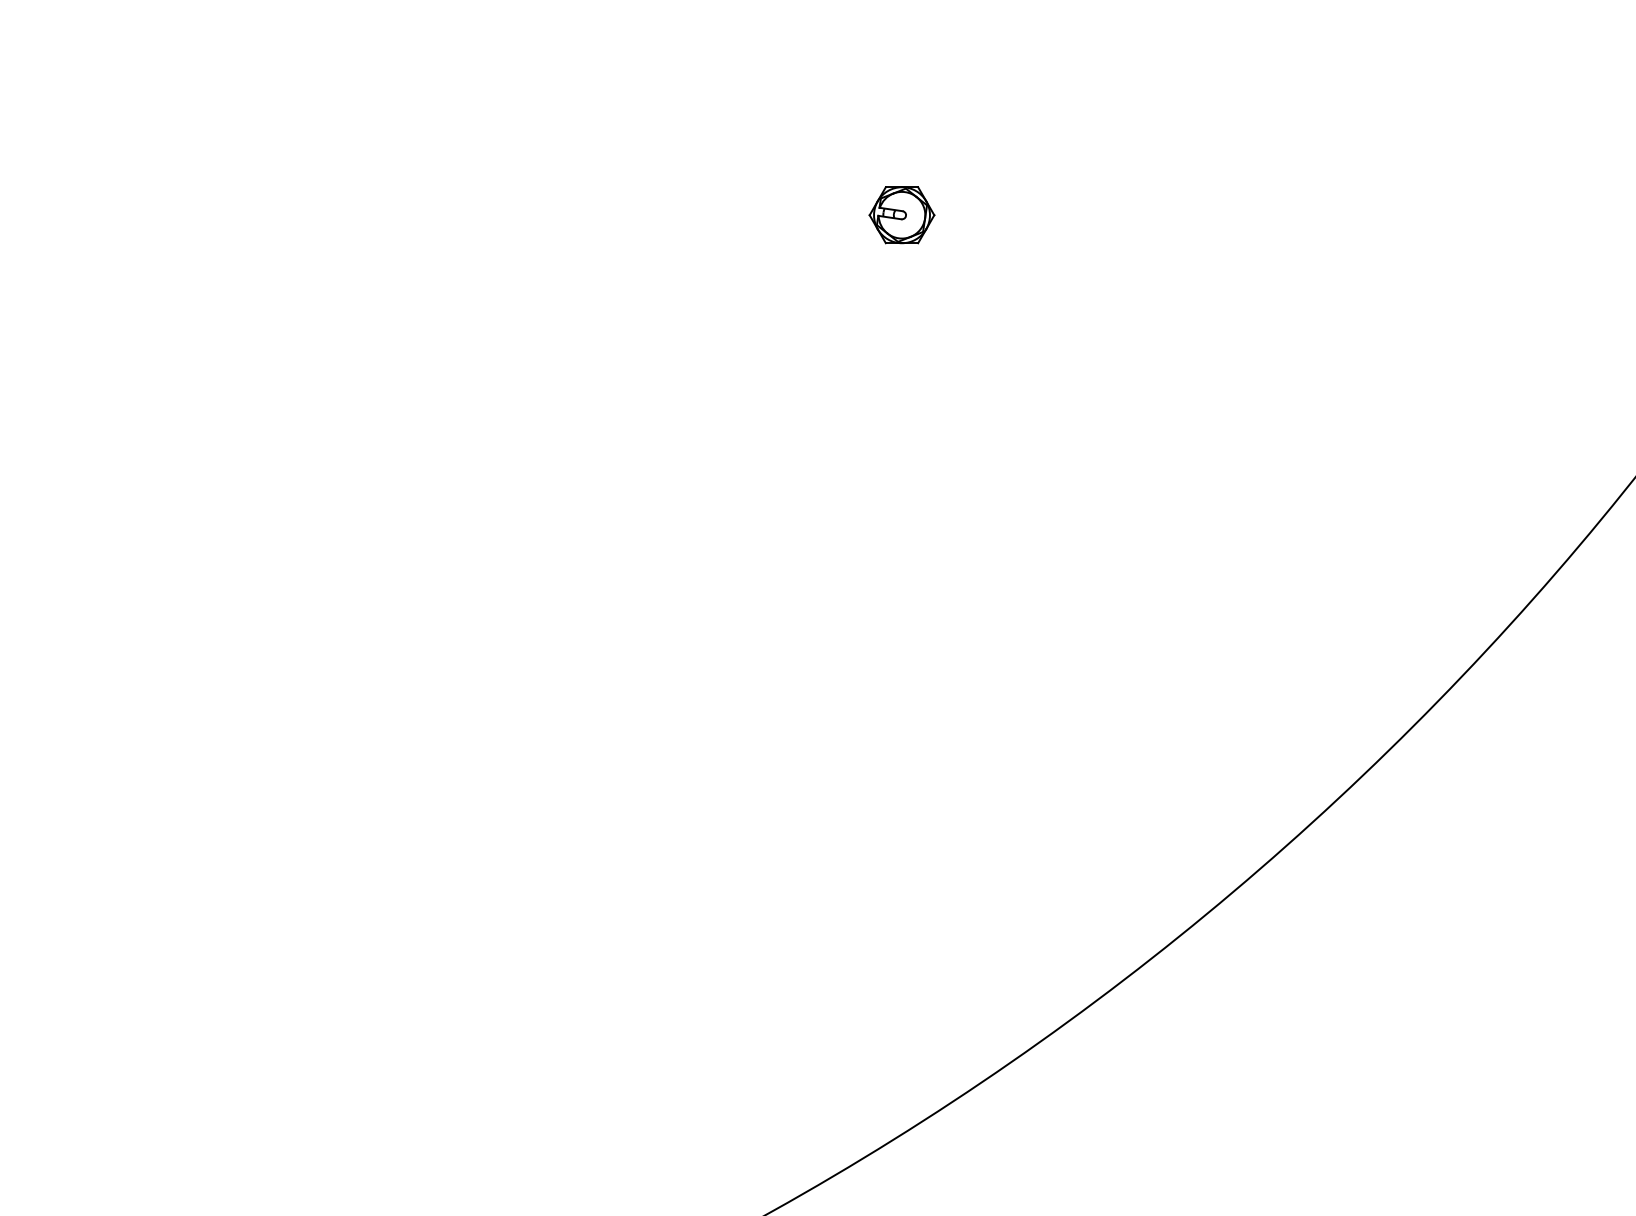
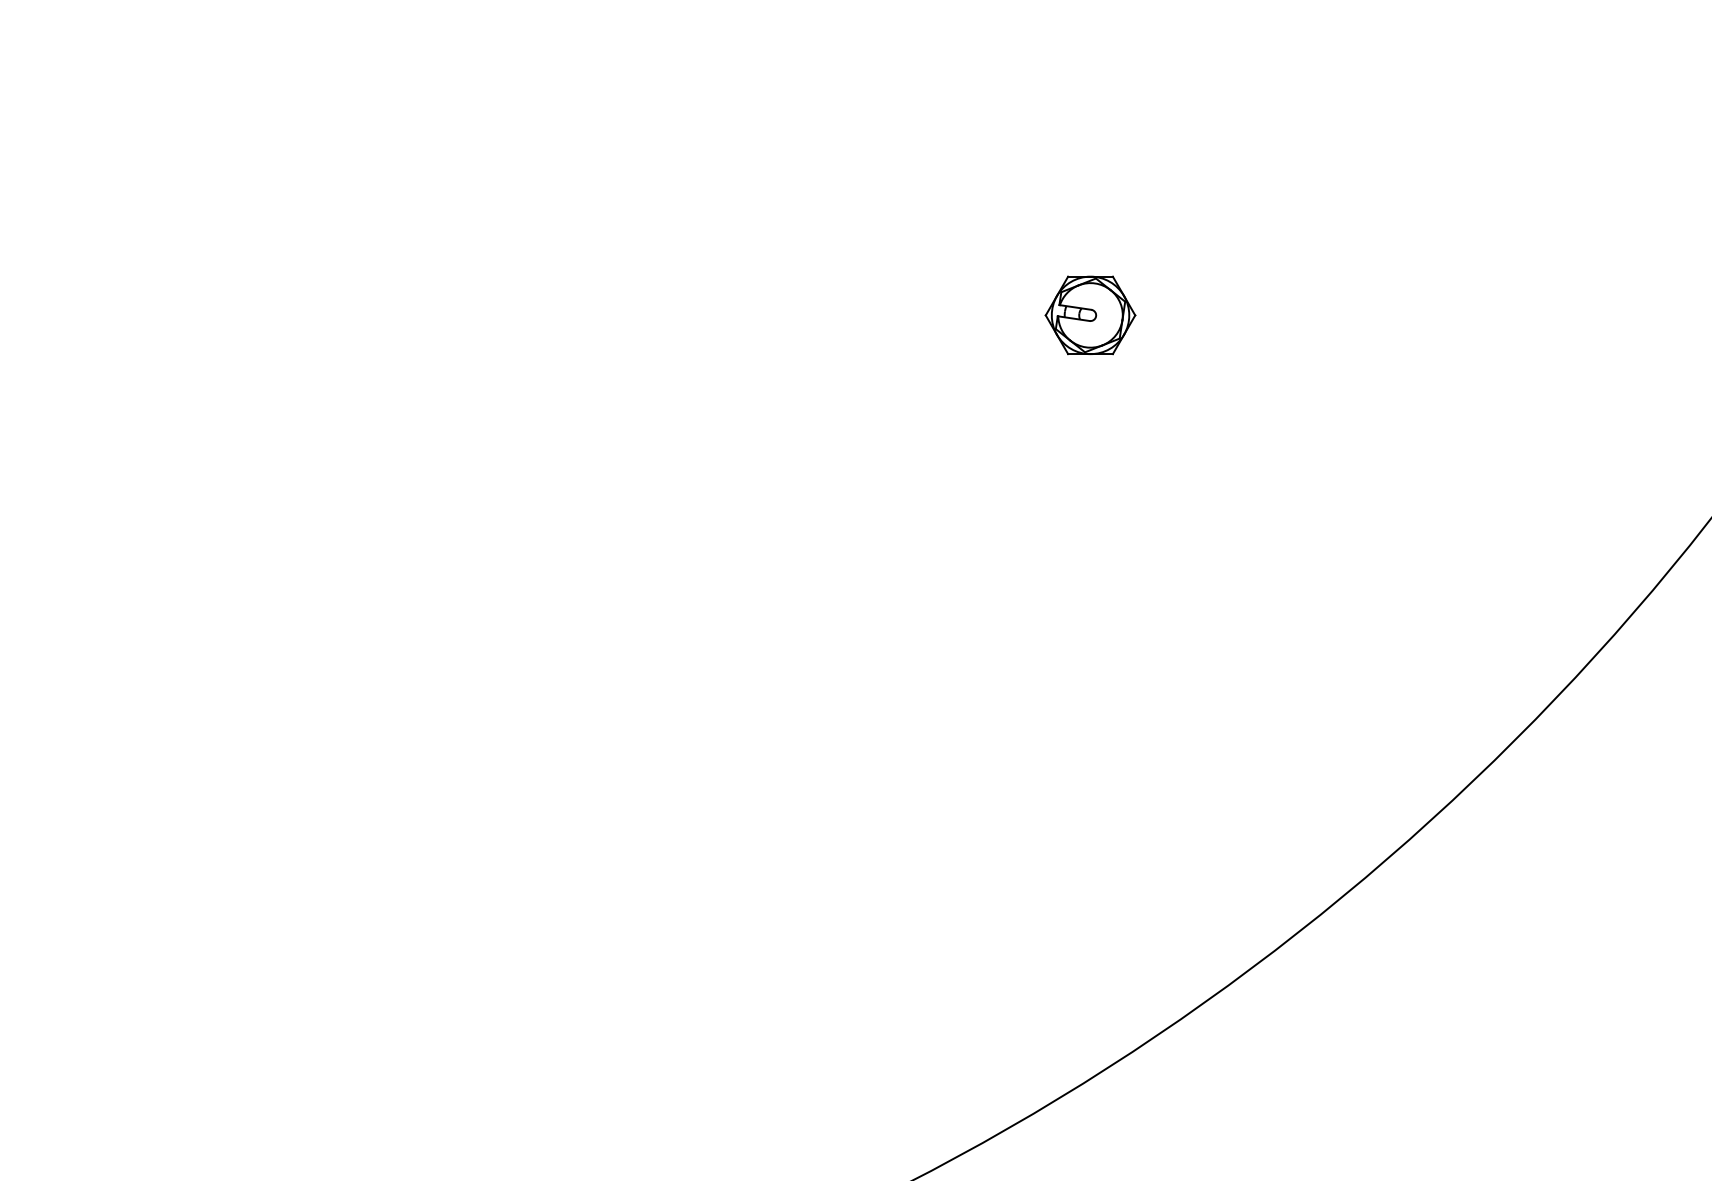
part: (901, 215) -> (1090, 315), size x1.67

